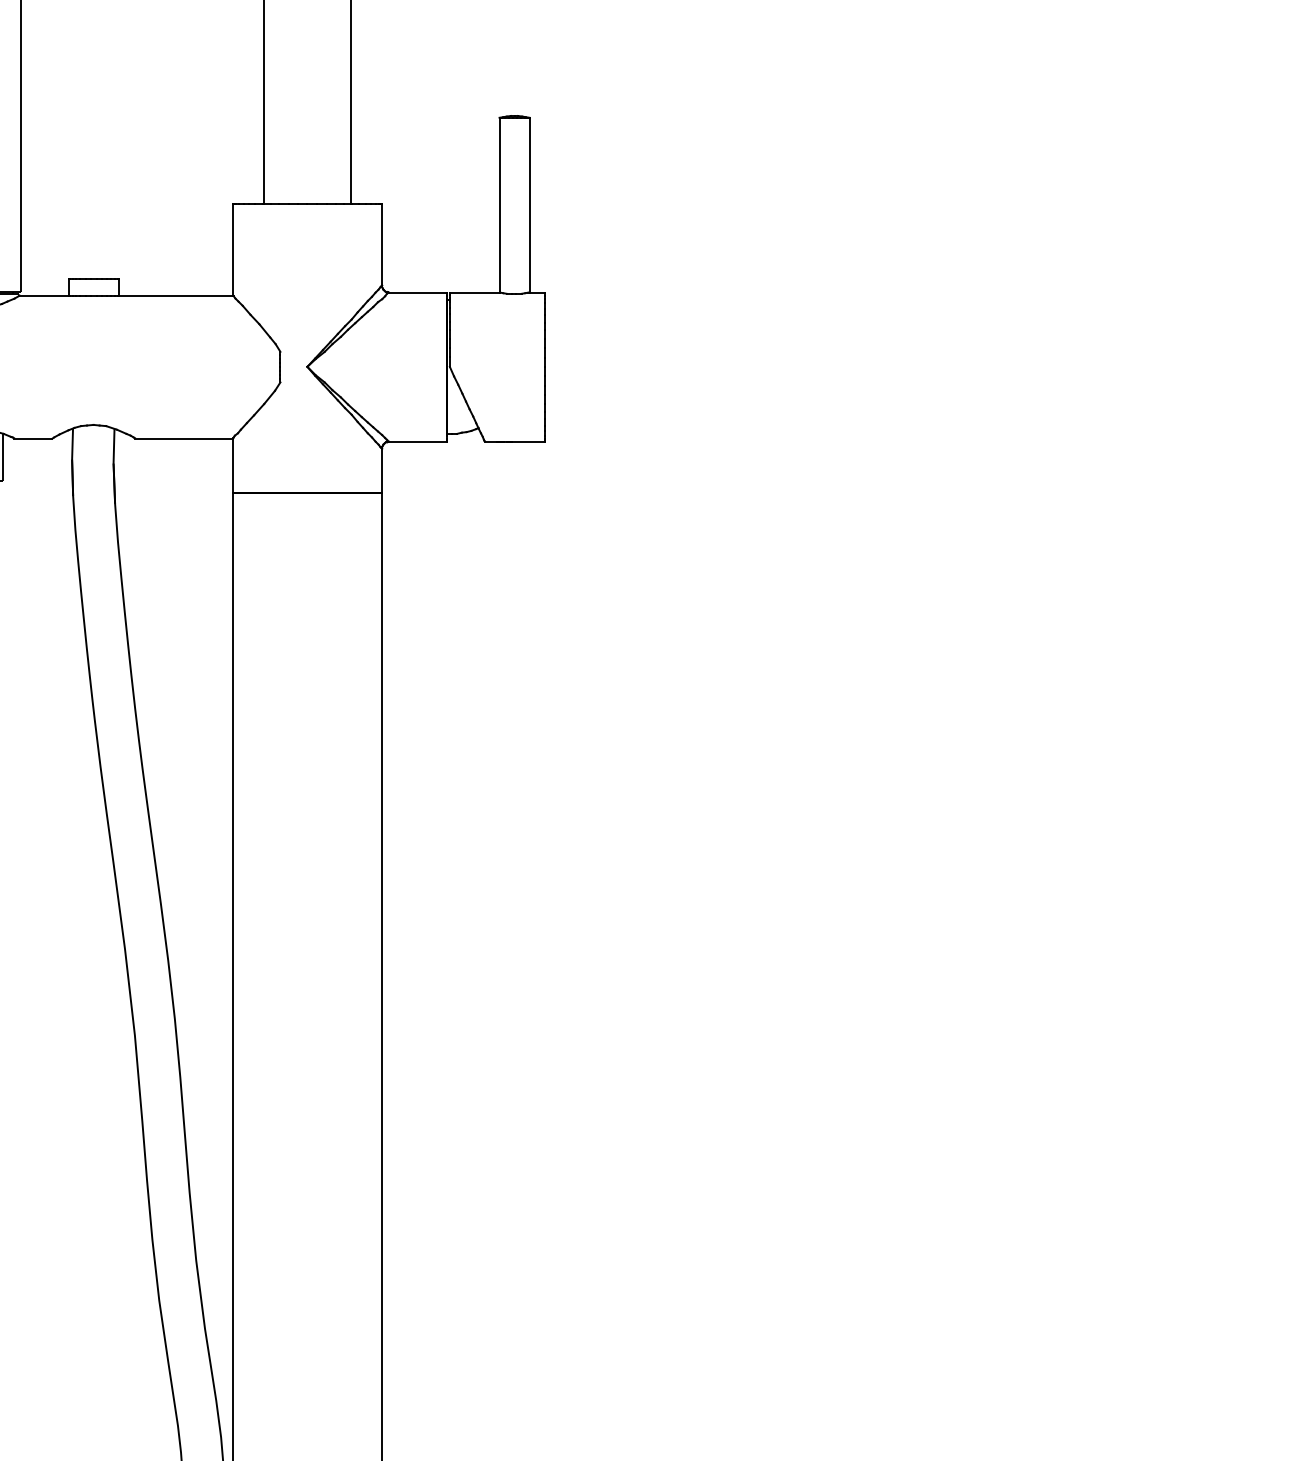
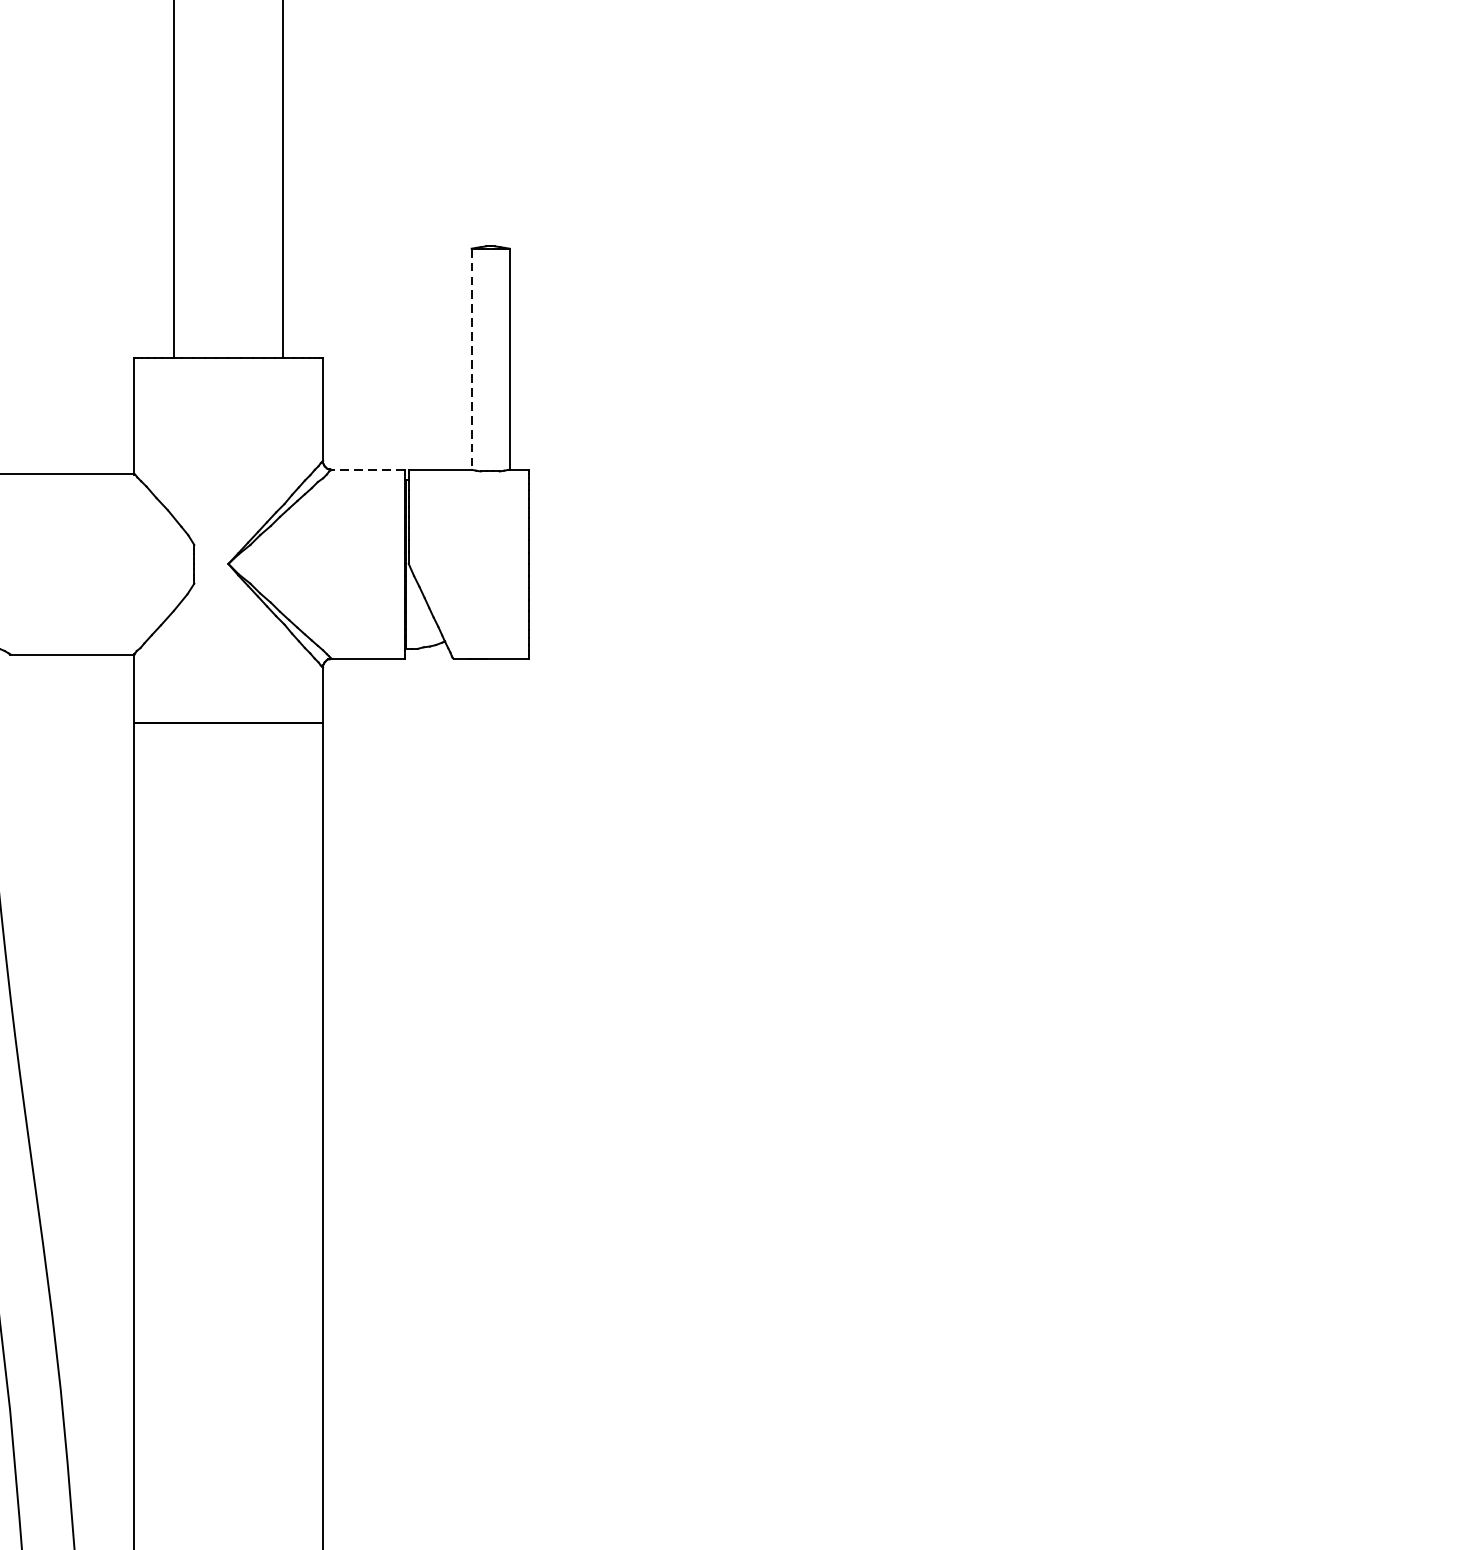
line: (499, 205) -> (471, 359), solid -> dashed
line: (417, 292) -> (367, 469), solid -> dashed

